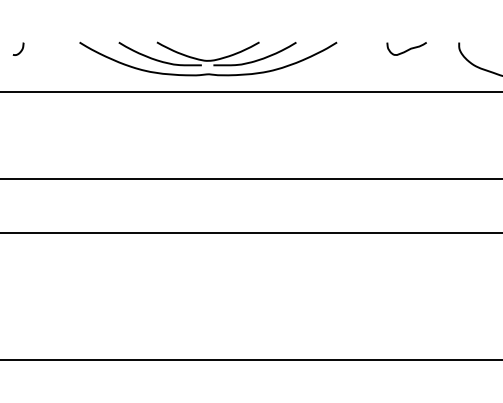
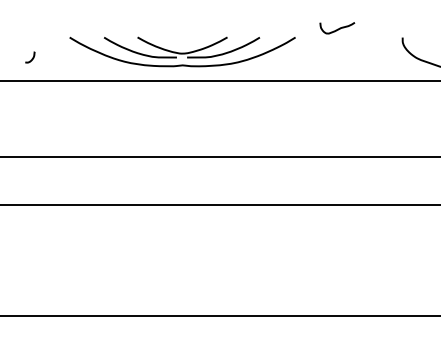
curve: (407, 49) -> (338, 28), moved
curve: (20, 50) -> (31, 58), moved

